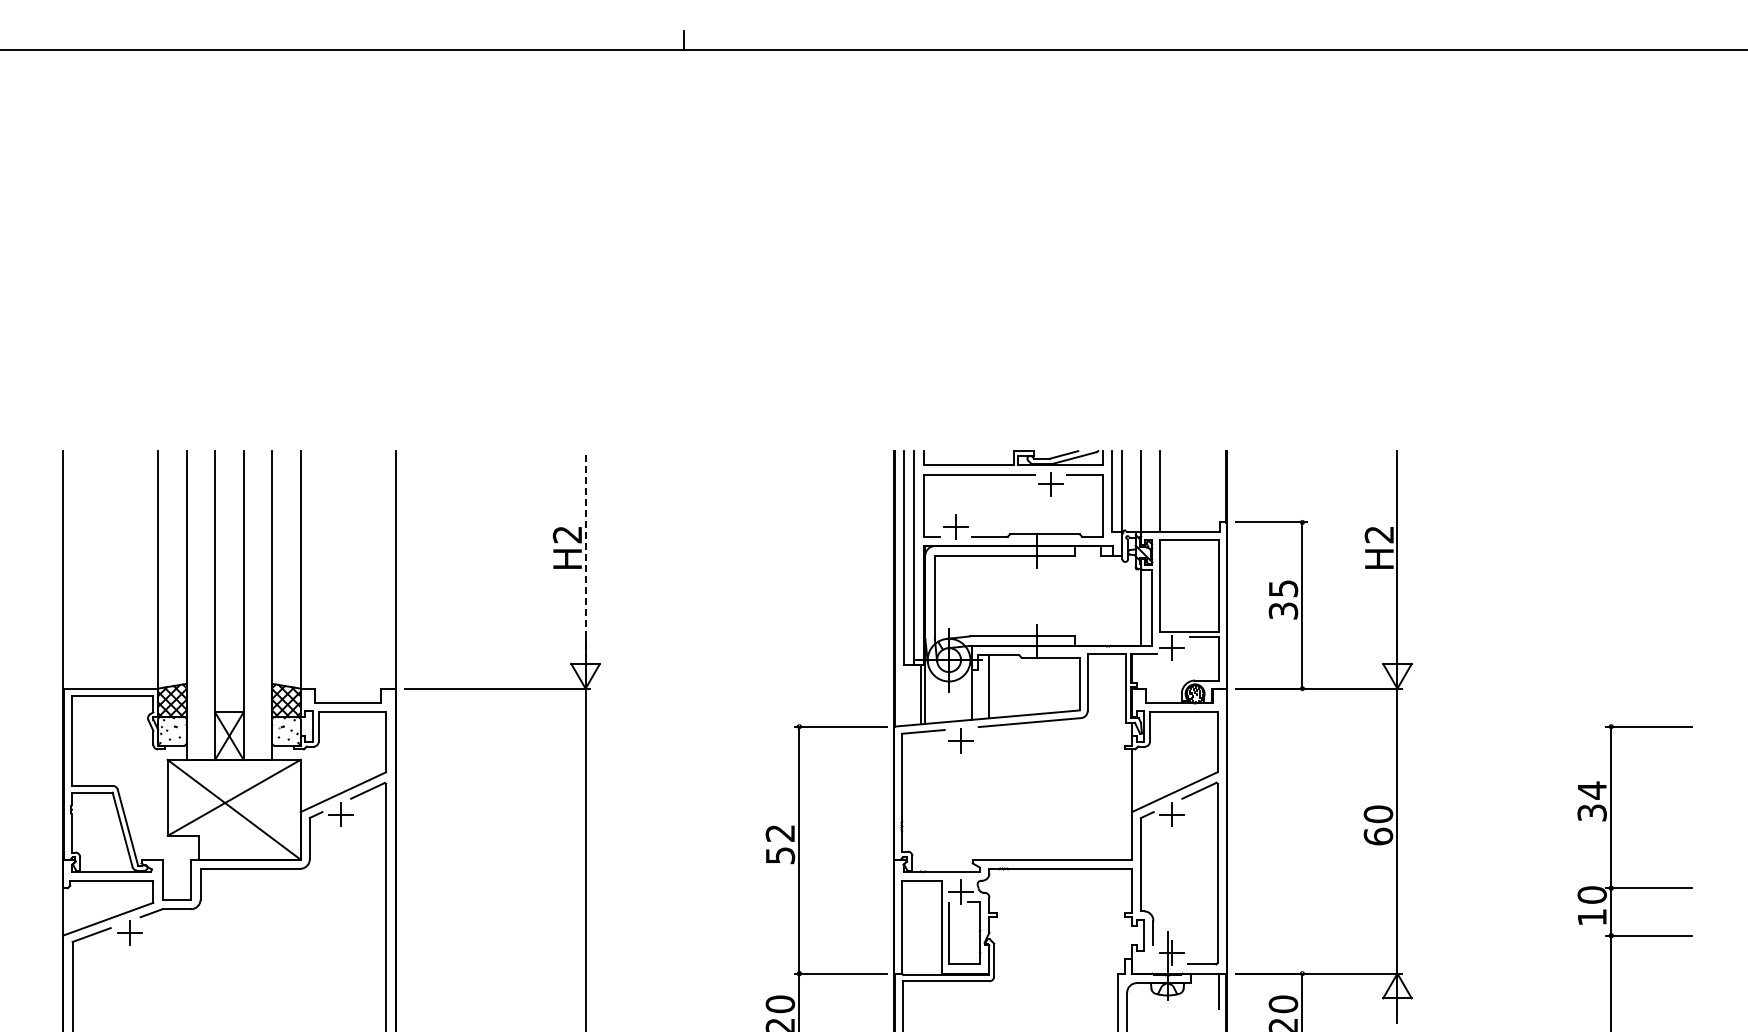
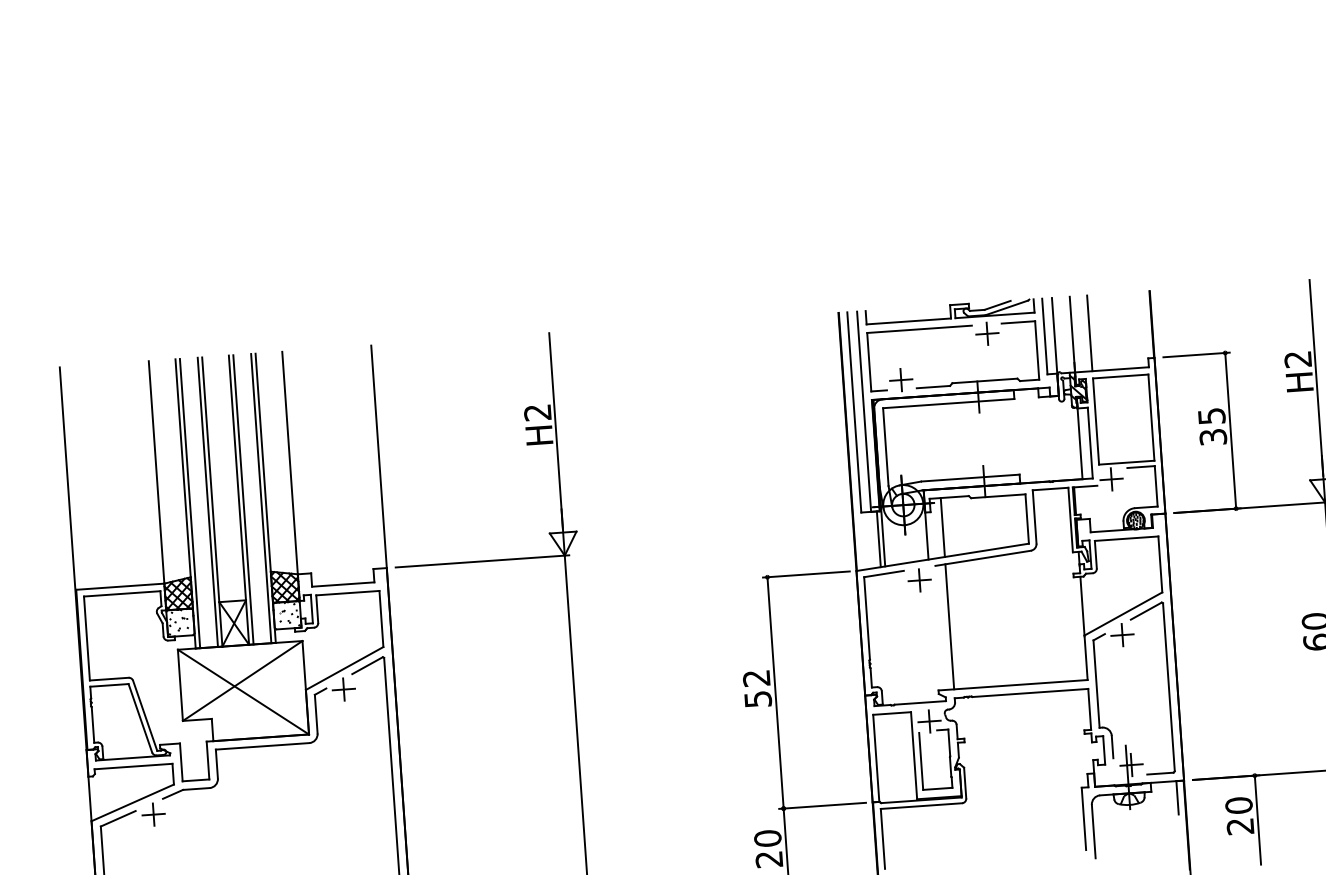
line: (585, 555) -> (555, 430), dashed -> solid
line: (191, 605) -> (190, 503), added
line: (210, 605) -> (207, 502), added
line: (248, 605) -> (243, 499), added
line: (267, 605) -> (261, 498), added
line: (989, 792) -> (949, 626), added

